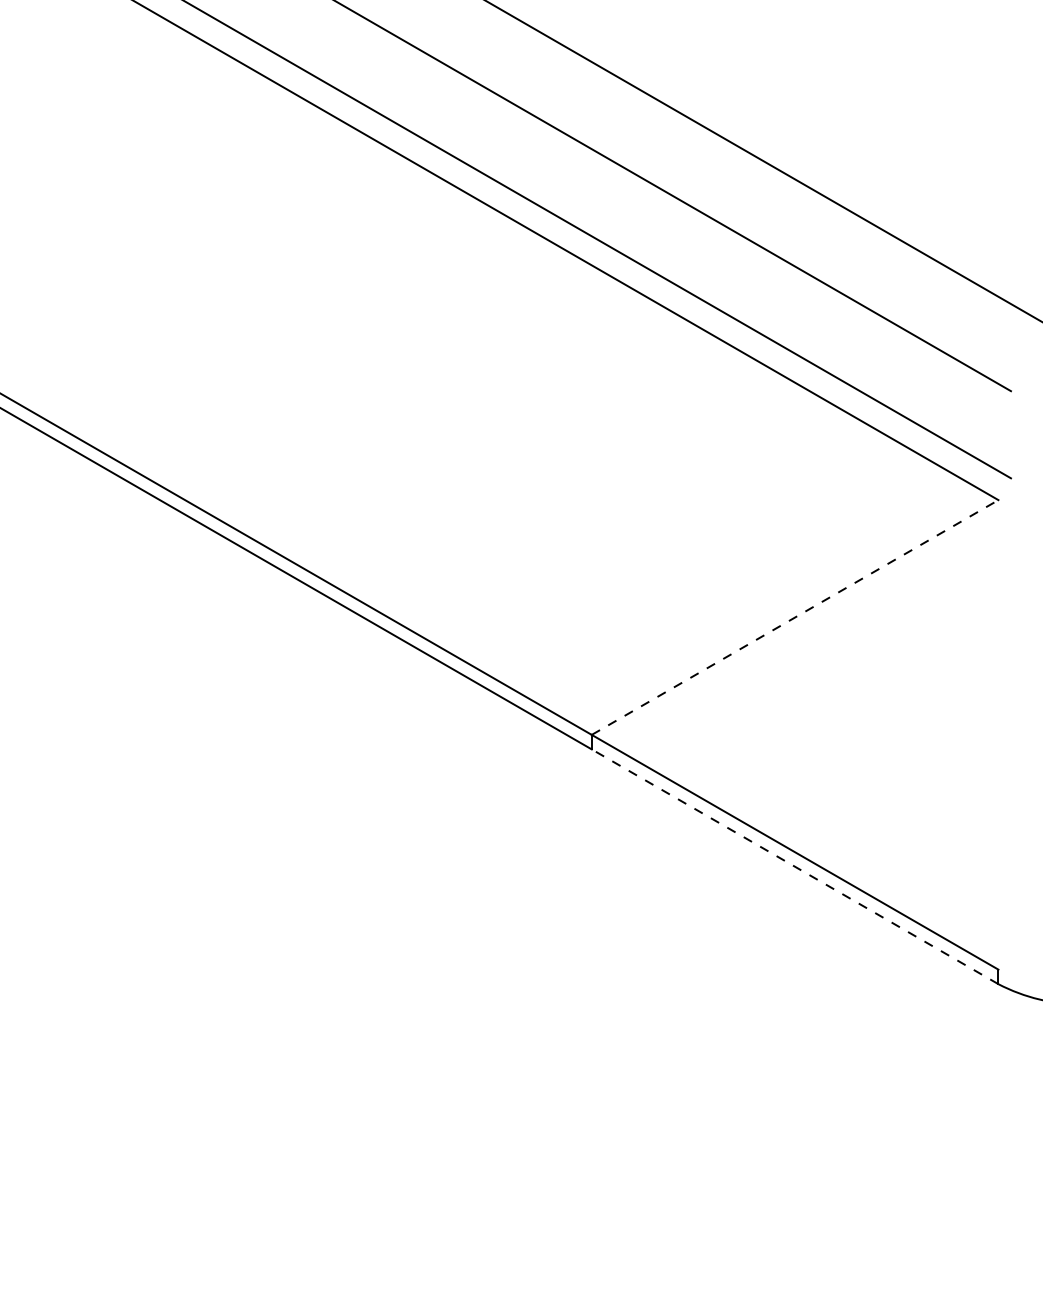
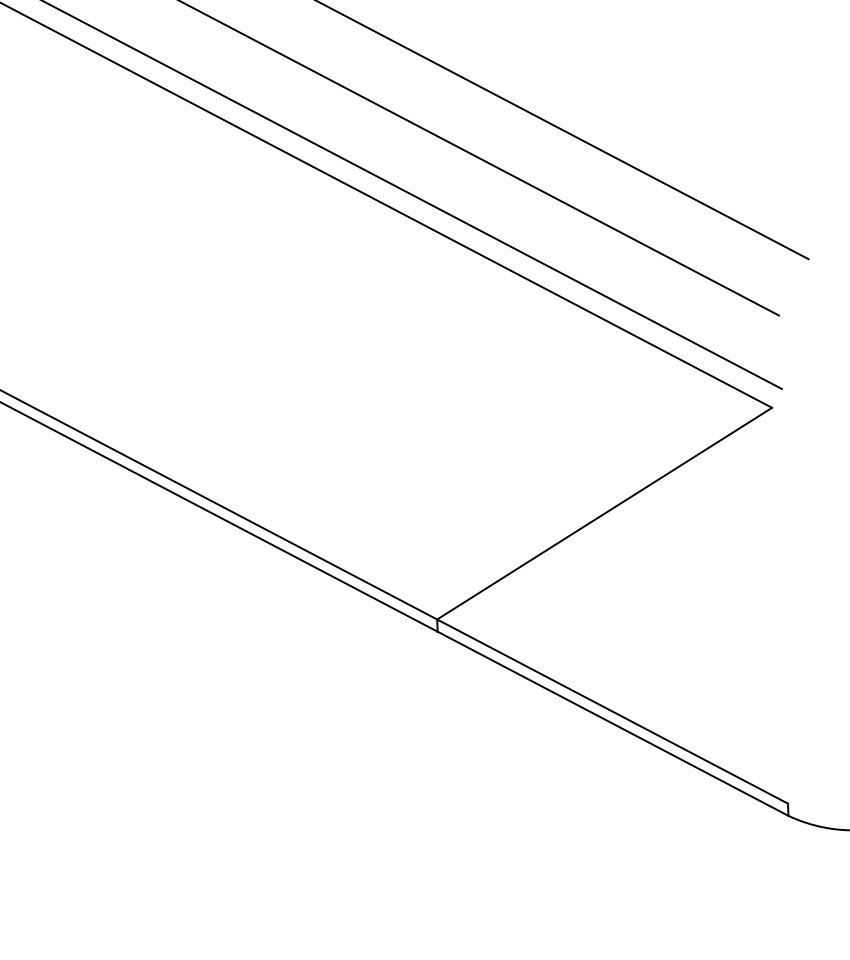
line: (795, 617) -> (604, 513), dashed -> solid
line: (795, 866) -> (613, 723), dashed -> solid

